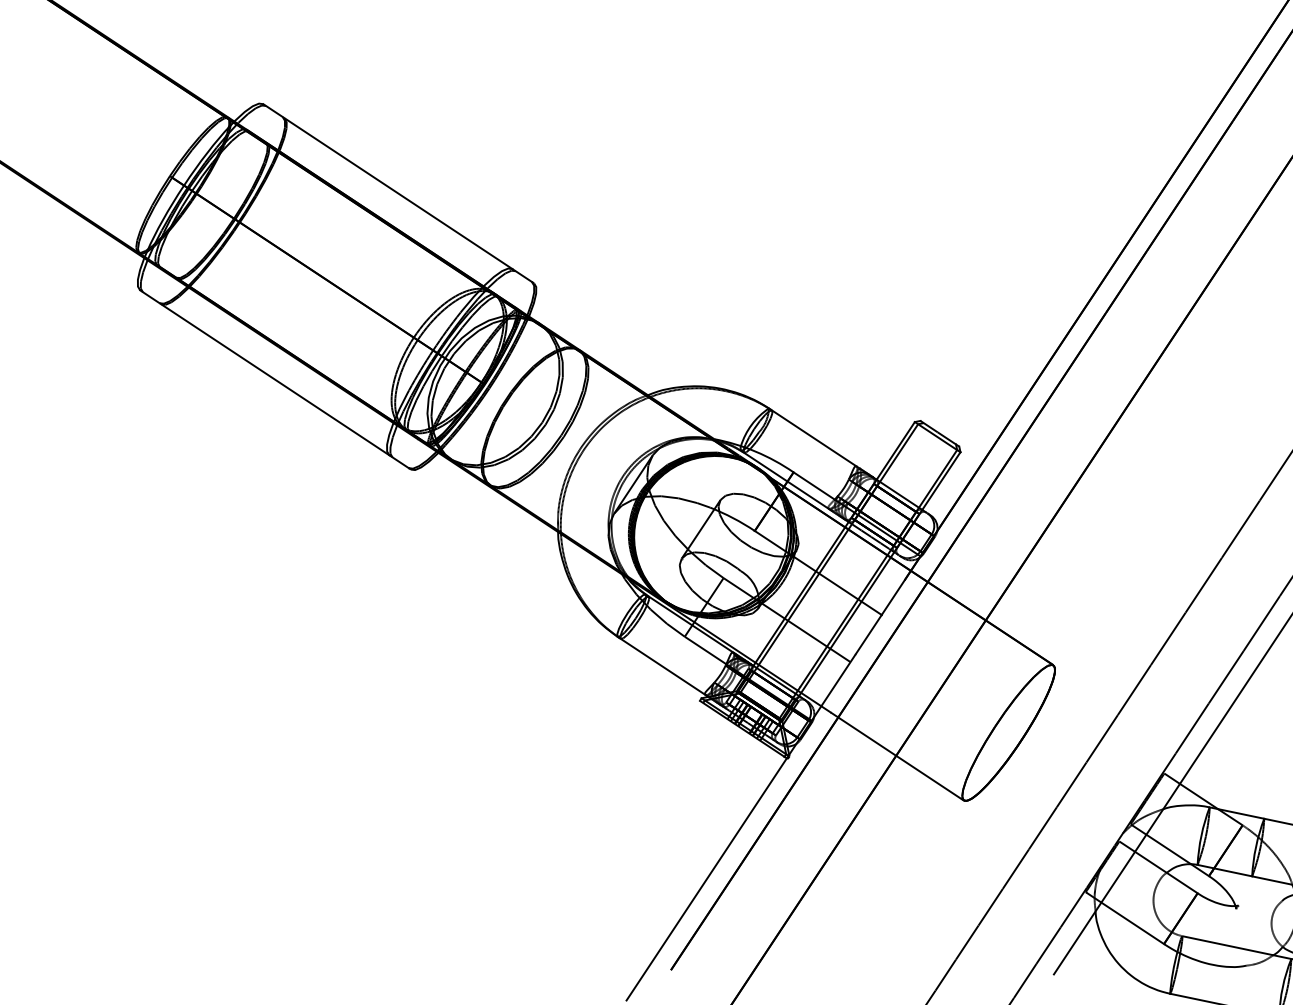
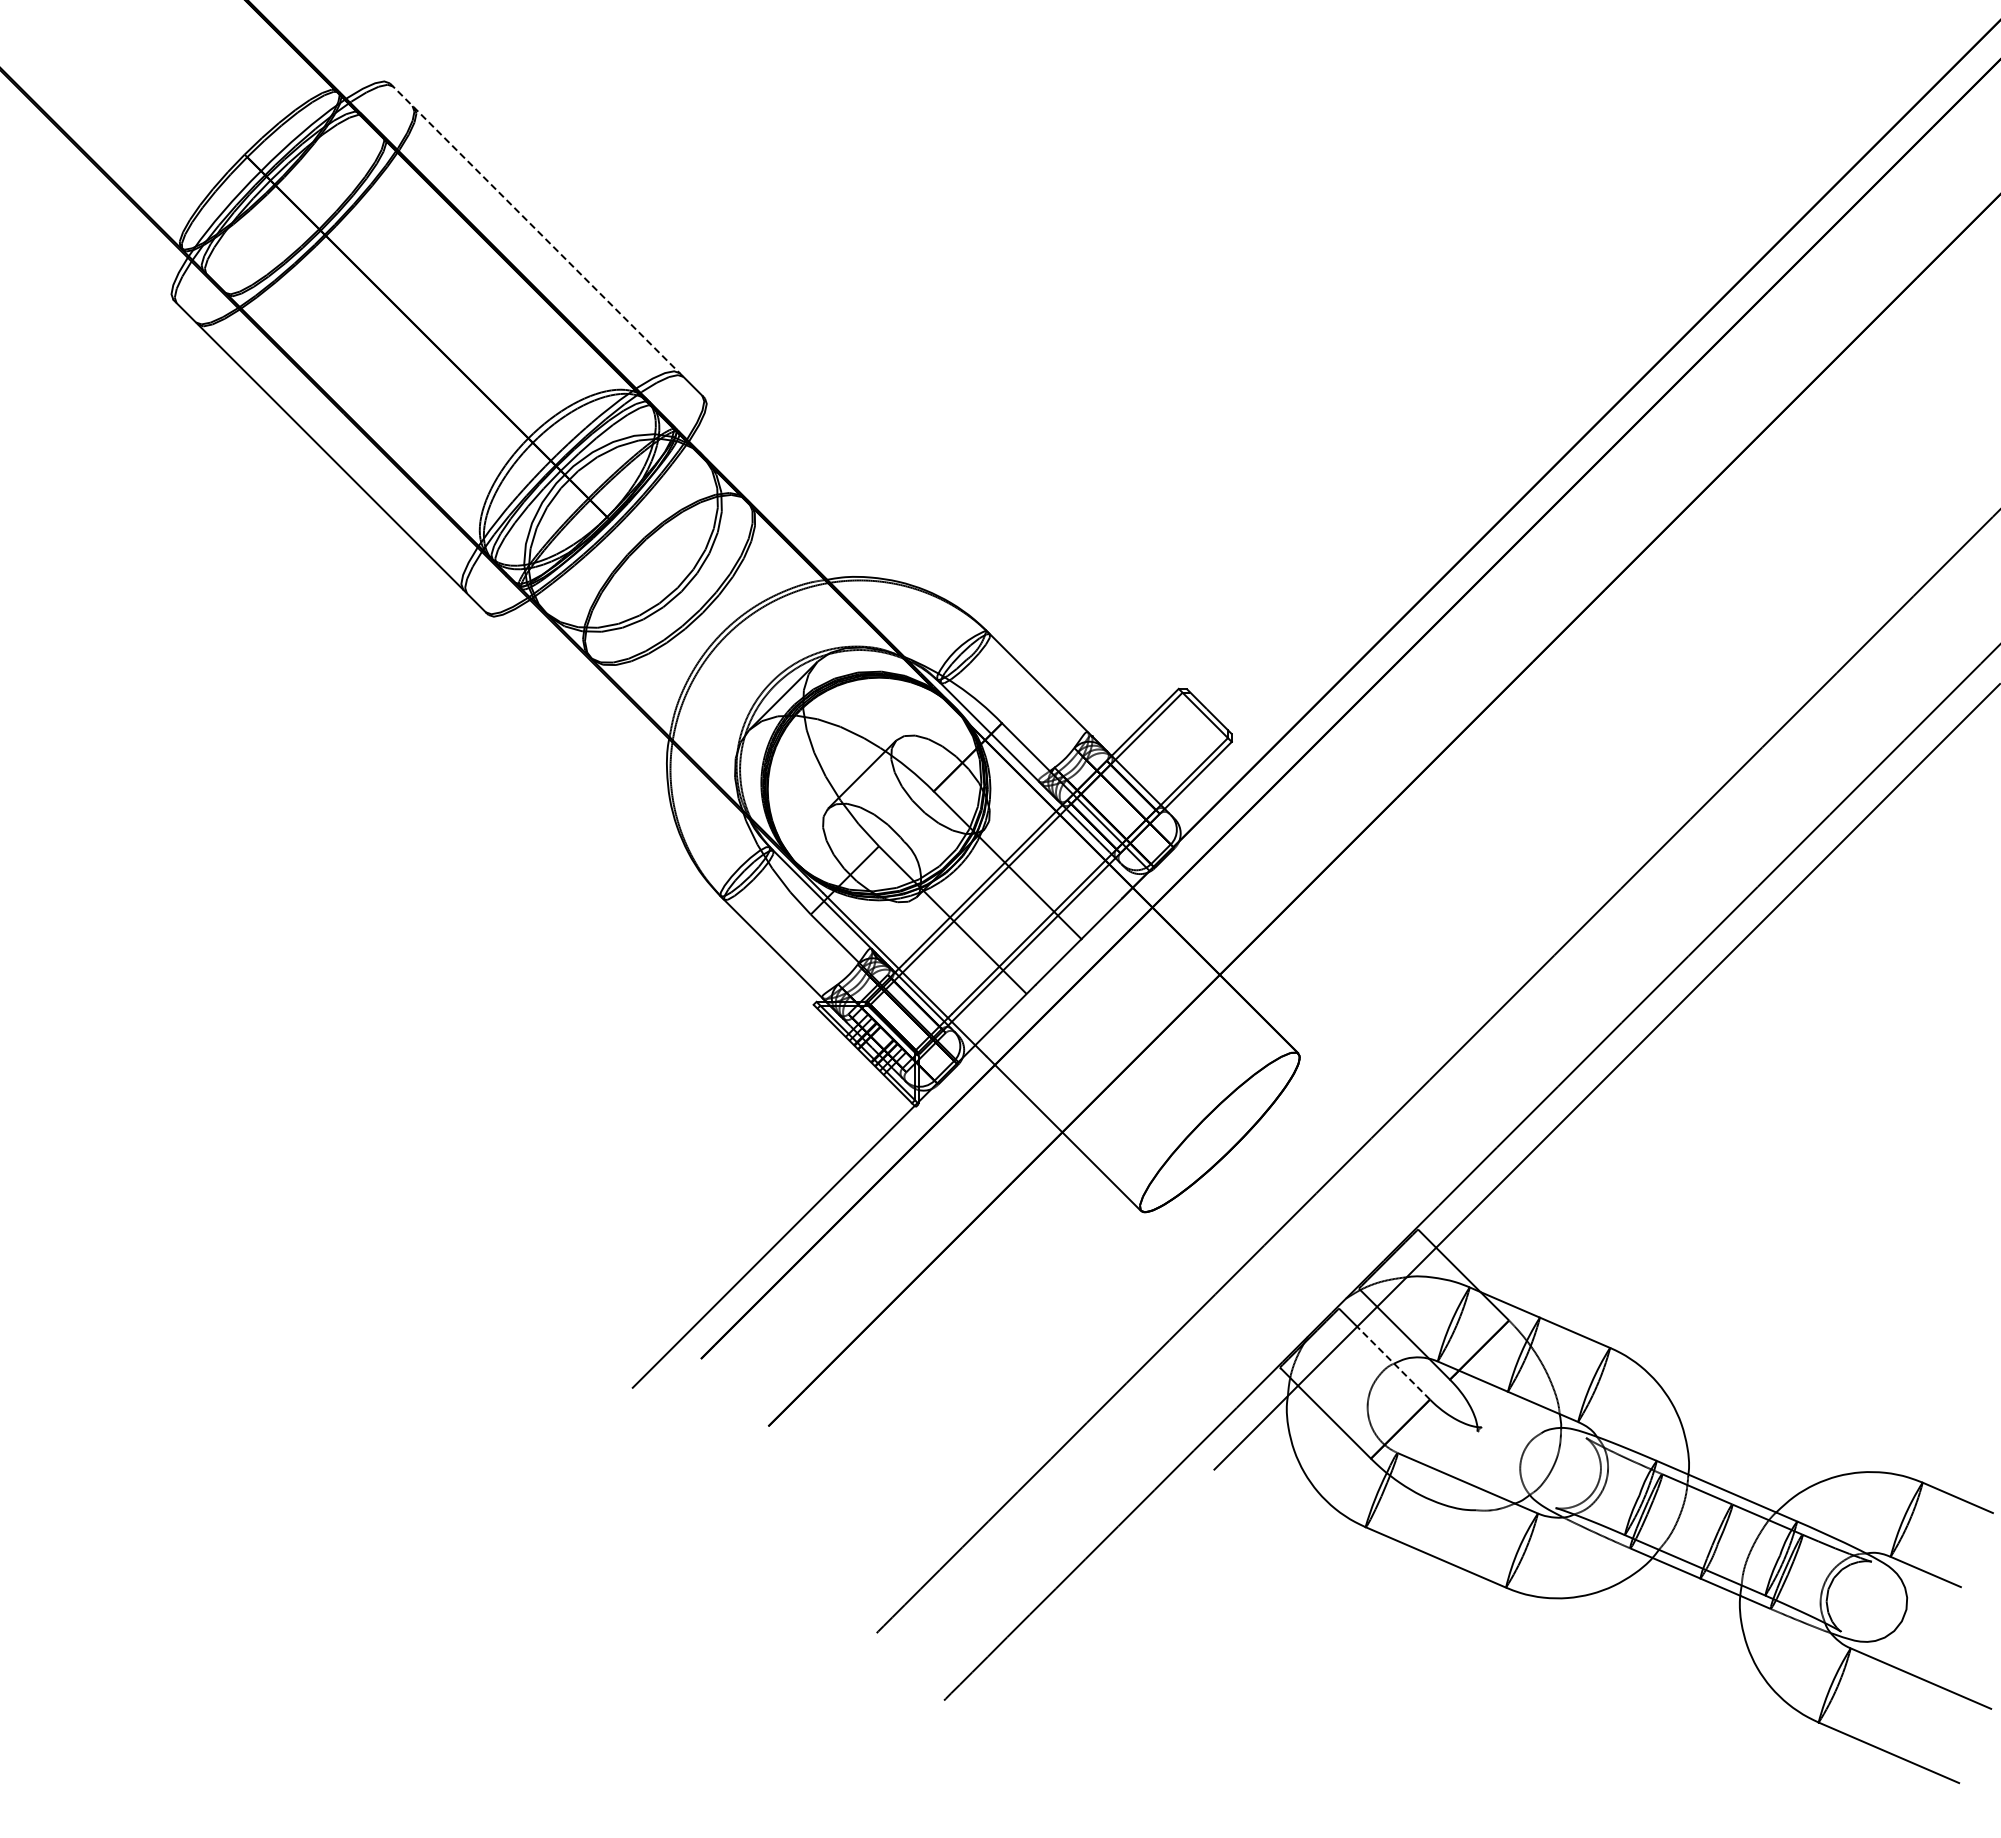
line: (387, 186) -> (534, 228), solid -> dashed
line: (1166, 872) -> (1393, 1362), solid -> dashed

